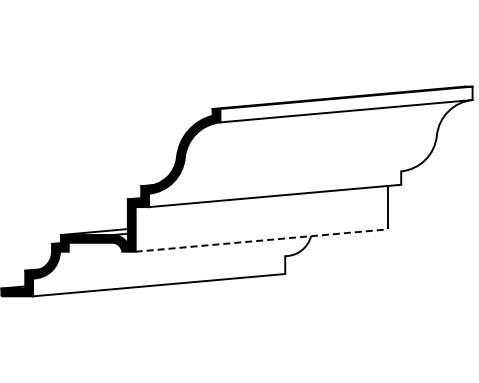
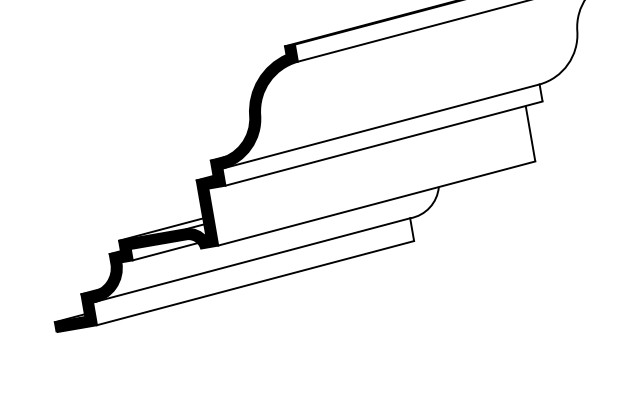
line: (275, 182) -> (381, 126), added
line: (261, 240) -> (376, 203), dashed -> solid
line: (94, 249) -> (165, 251), added
line: (159, 267) -> (252, 260), added

